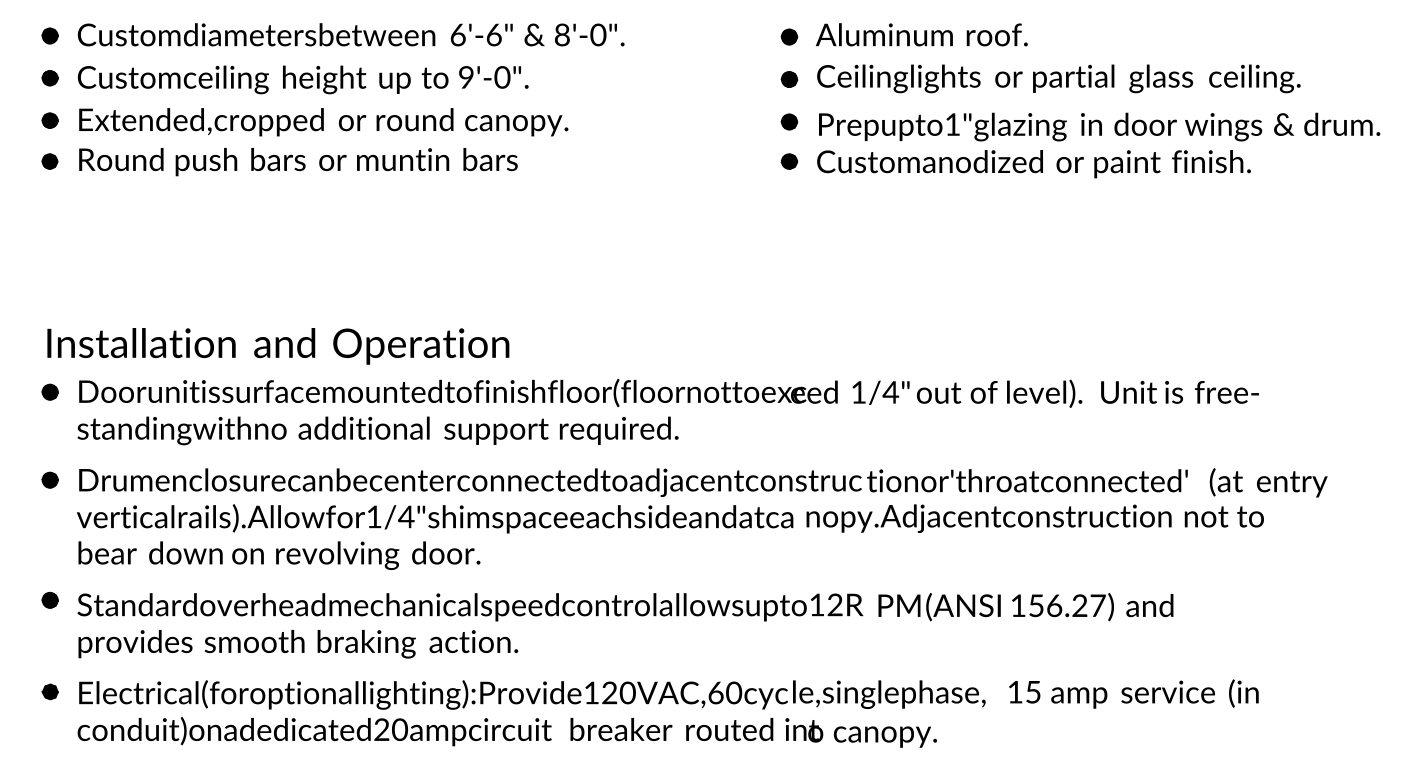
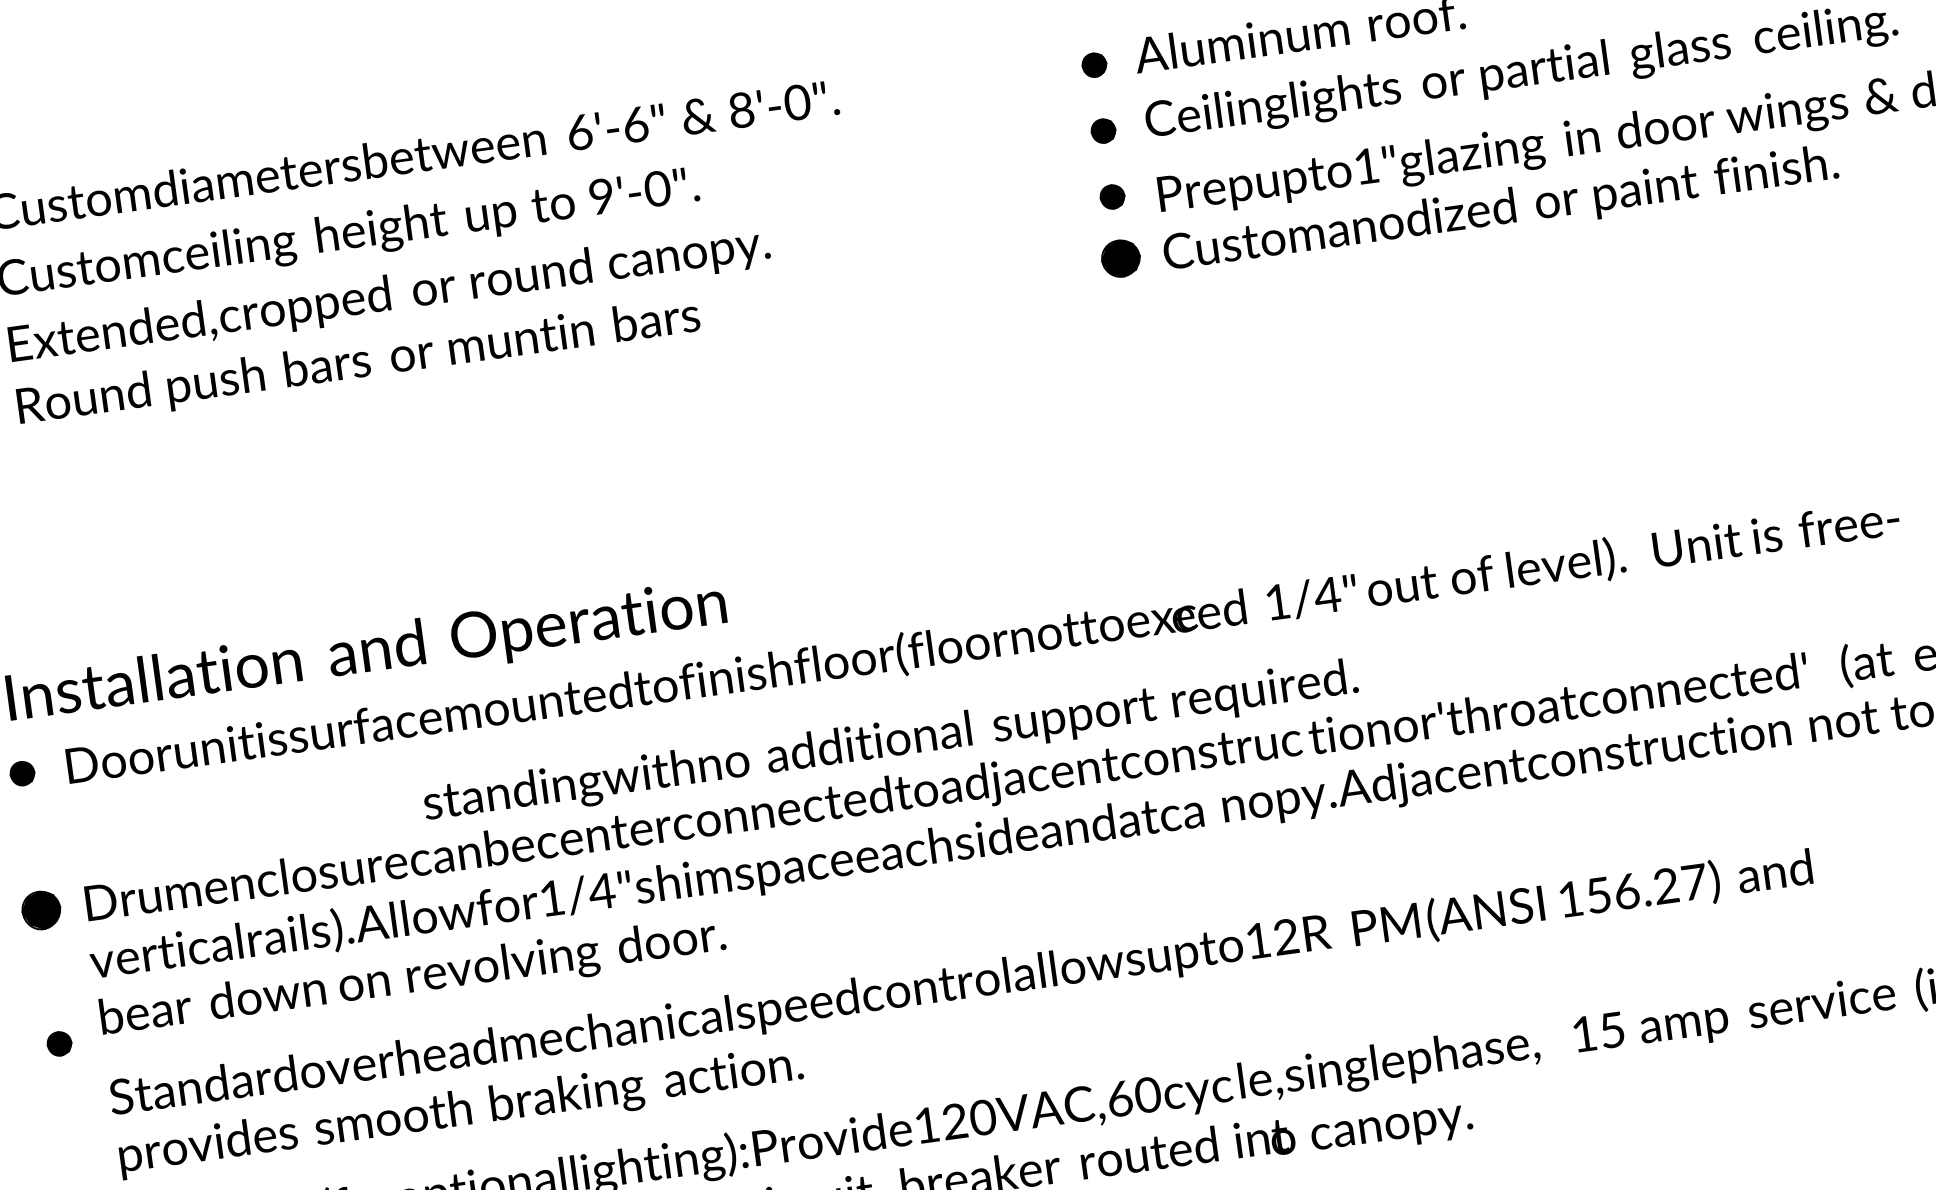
part: (789, 161) -> (1121, 258), size x1.6
text: (377, 430) -> (890, 742), moved
part: (49, 479) -> (39, 909), size x1.6
part: (49, 599) -> (58, 1042), moved

